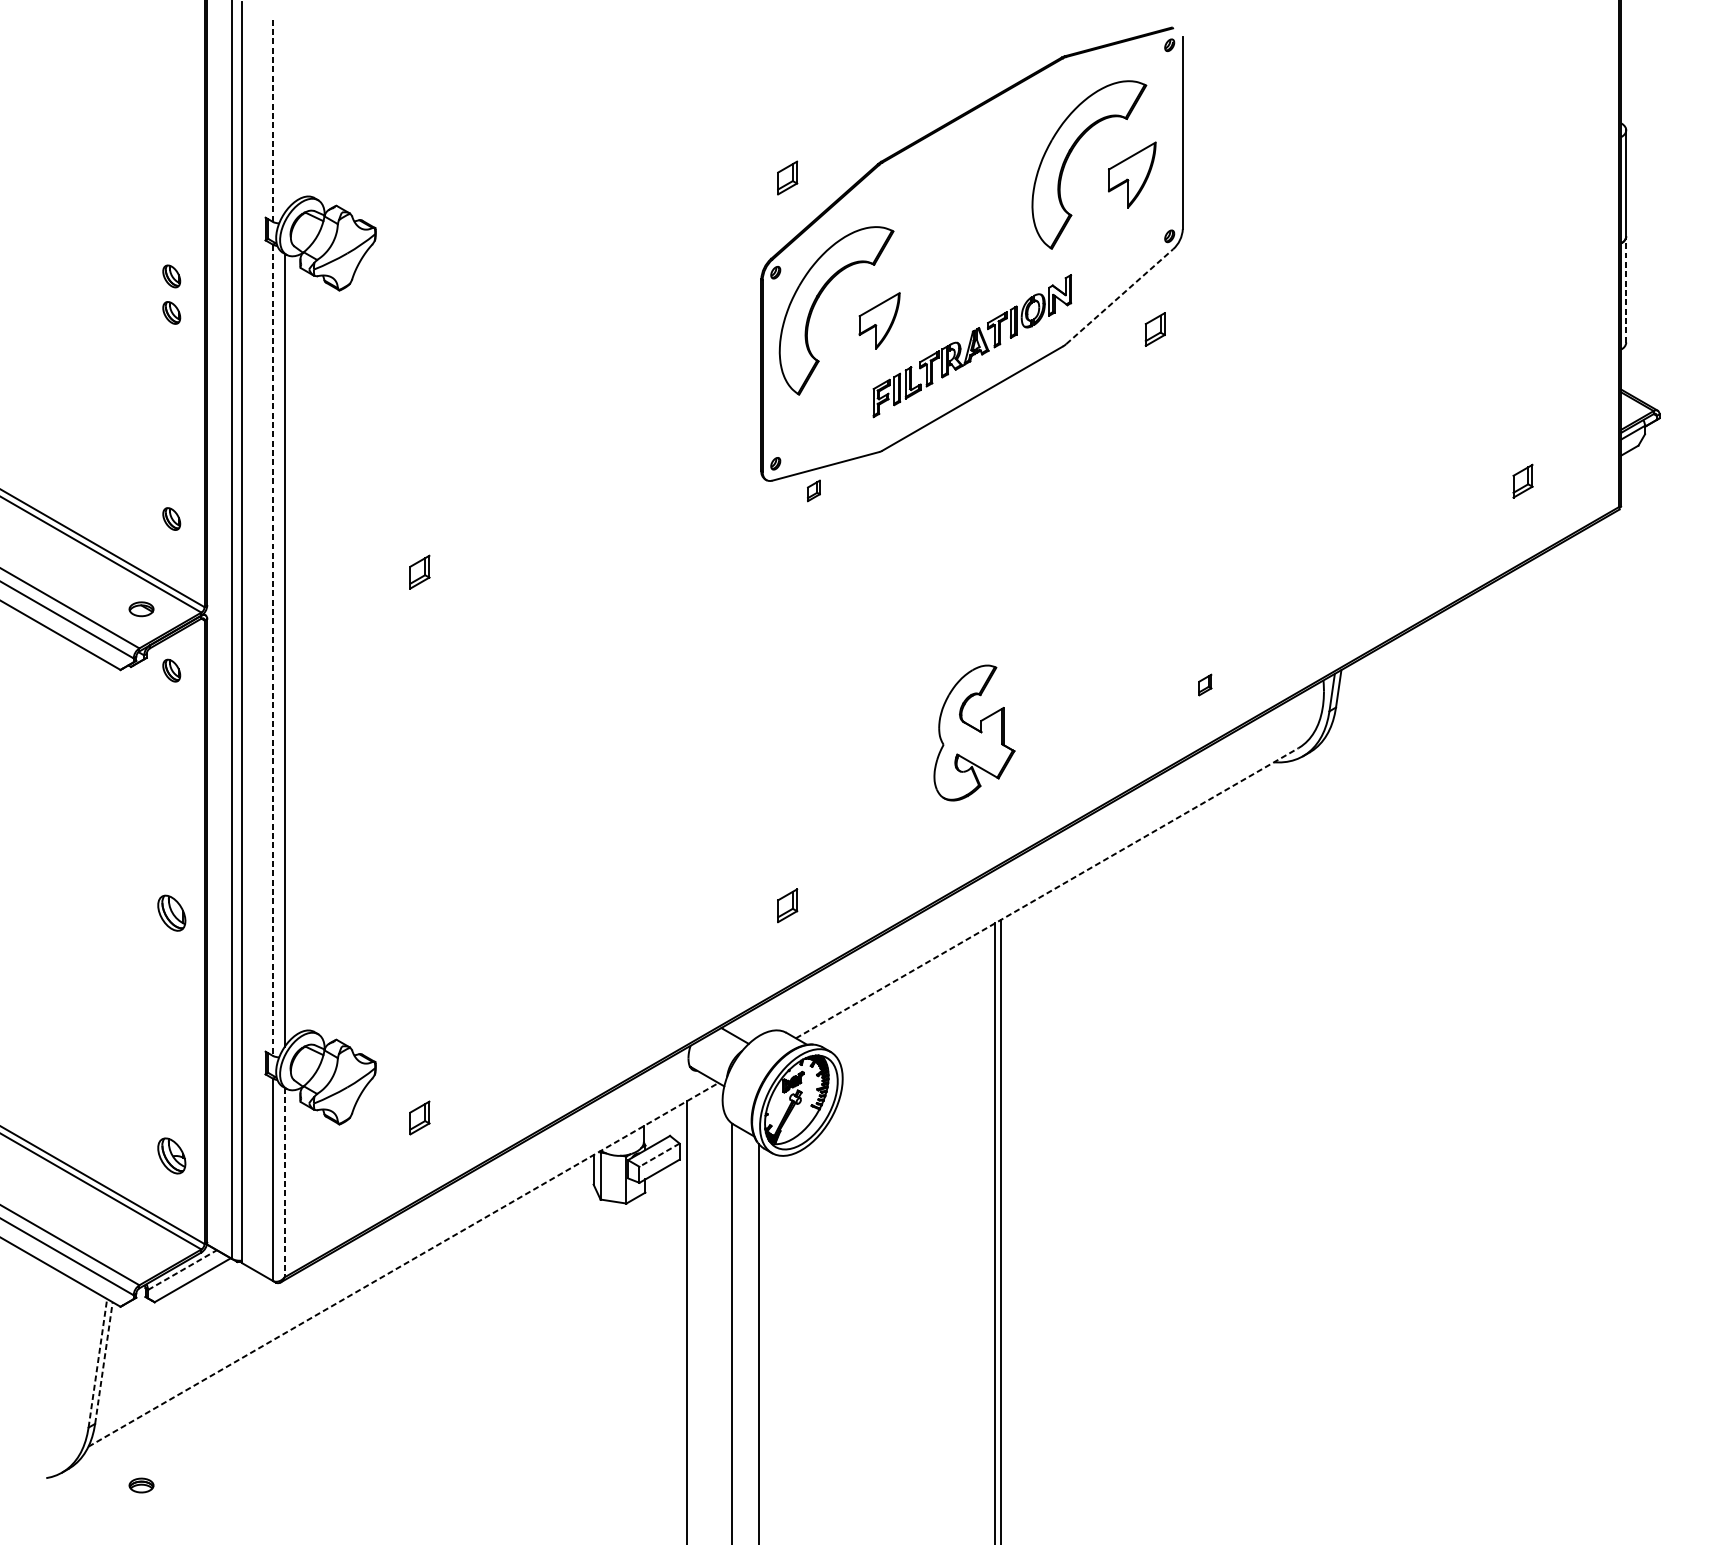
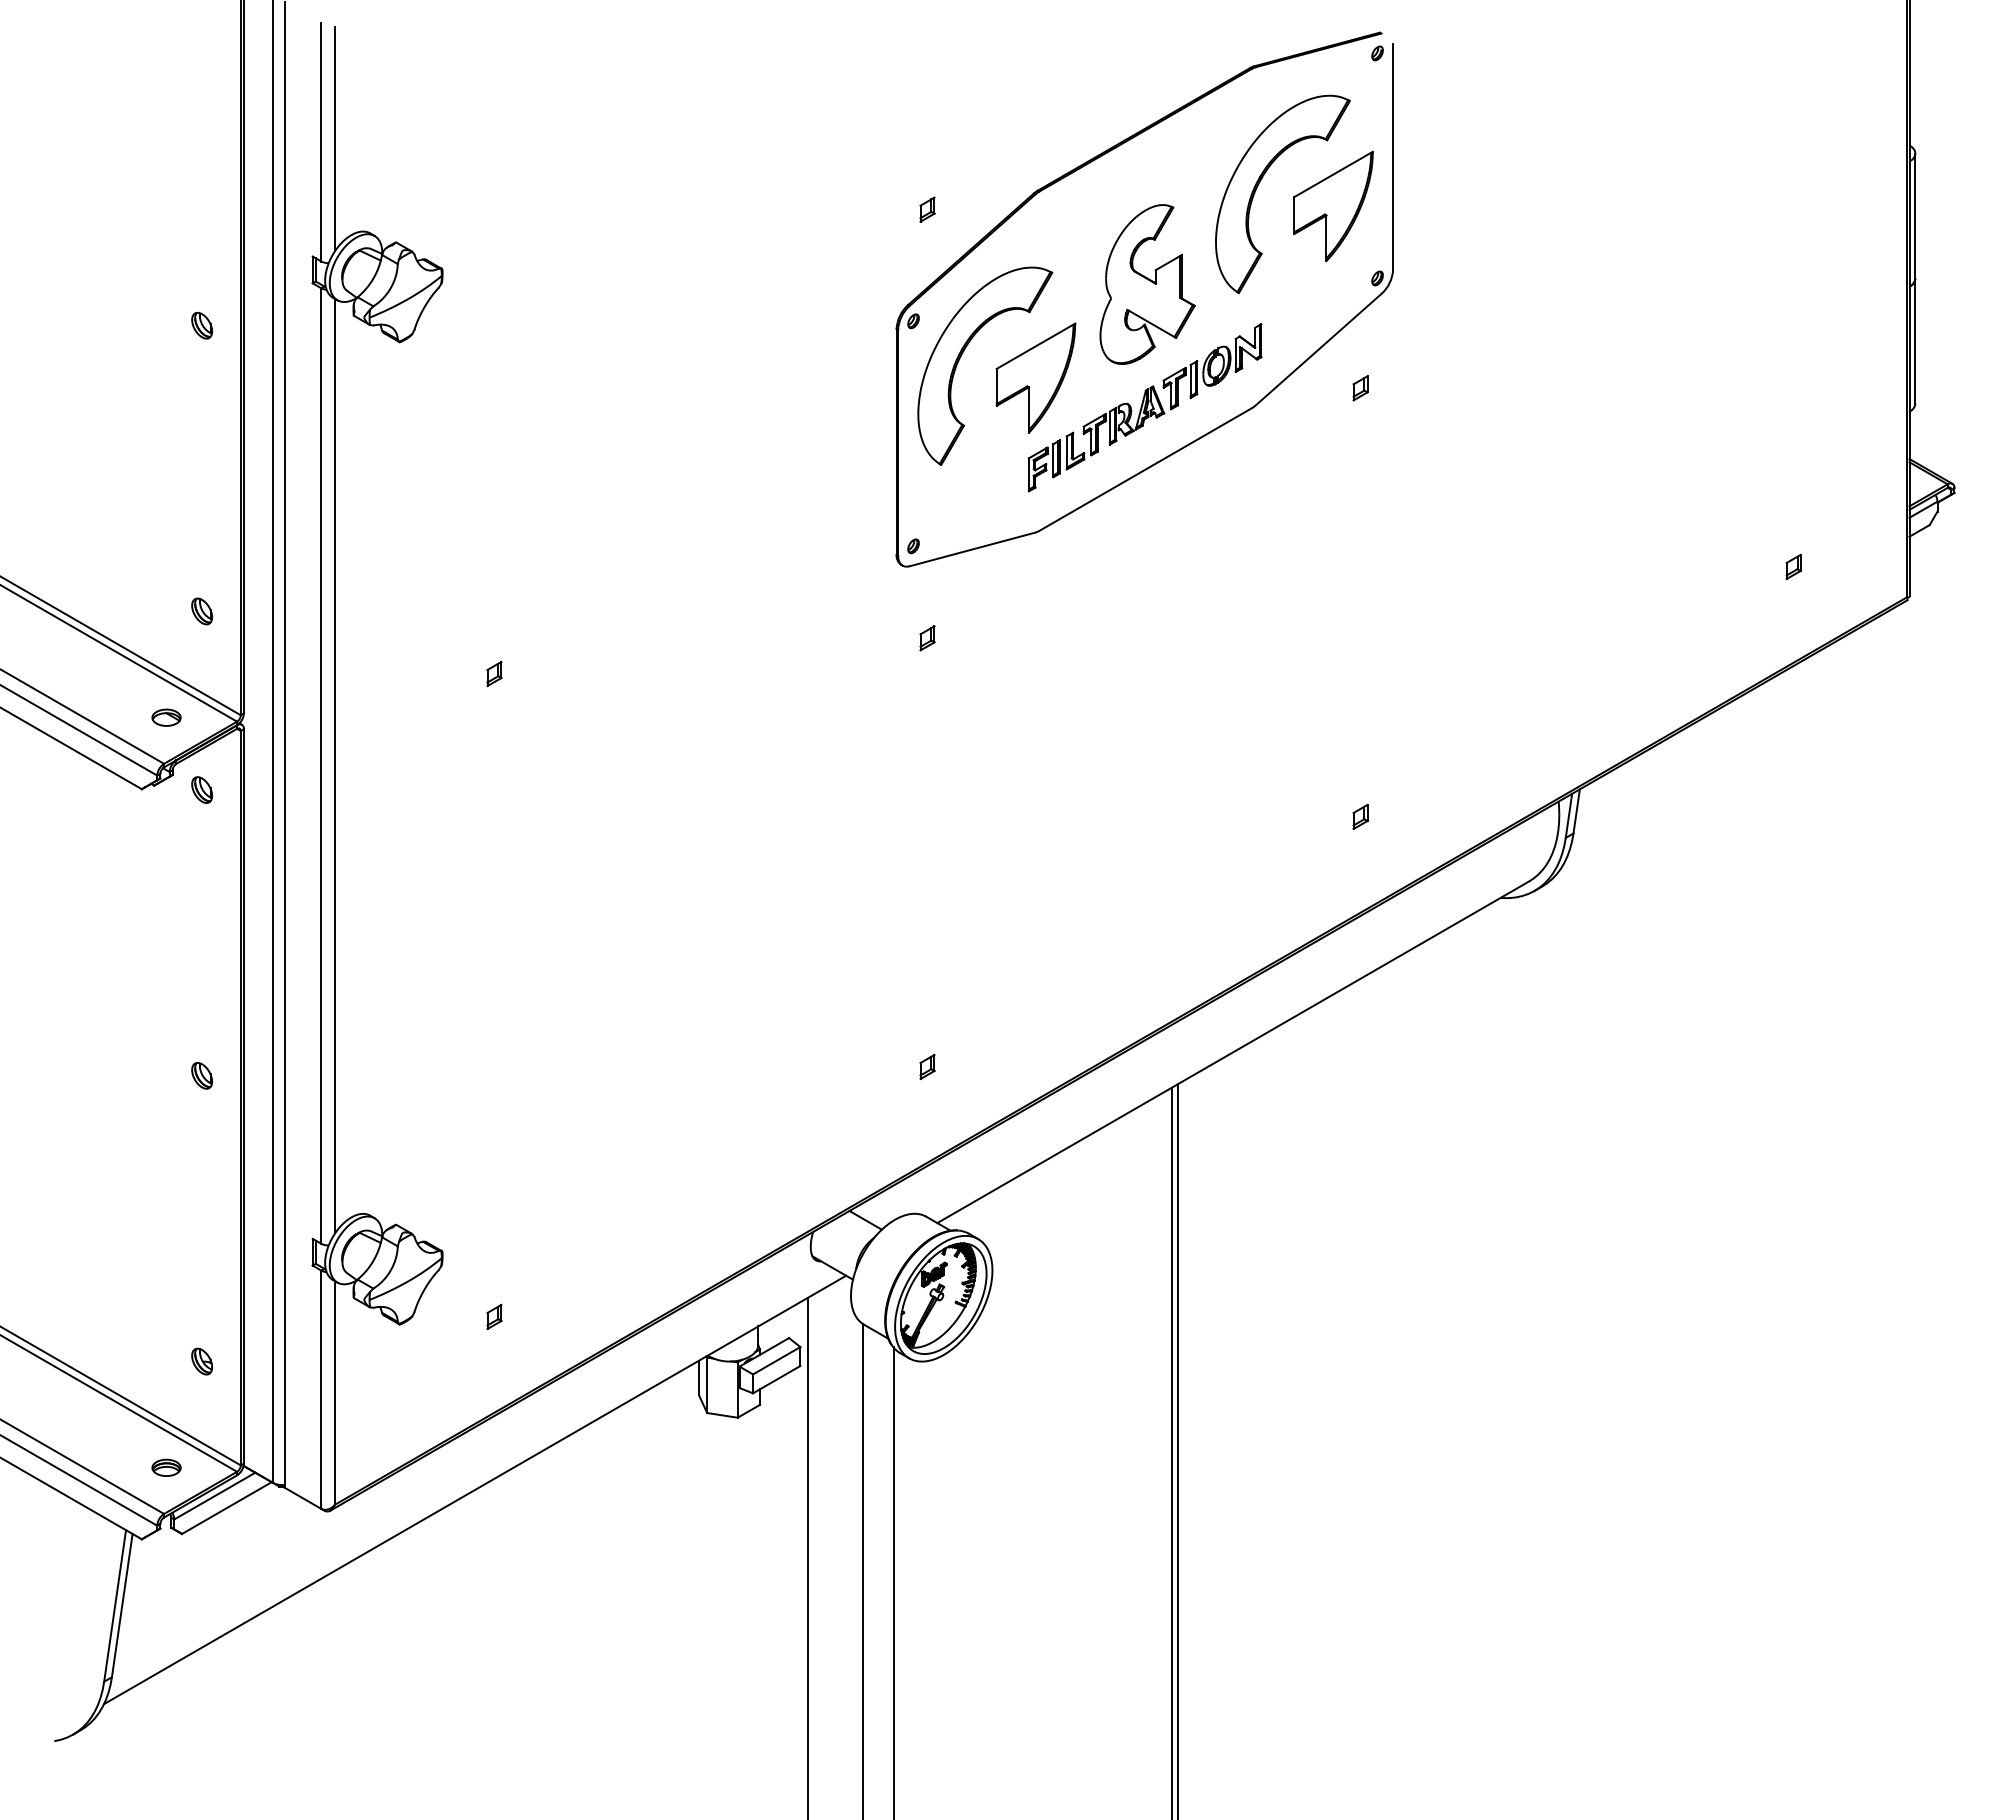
line: (284, 118) -> (335, 139), added
line: (273, 120) -> (321, 142), dashed -> solid
part: (1132, 174) -> (1333, 205), size x1.43
part: (787, 177) -> (927, 209), size x0.62
line: (1626, 289) -> (1915, 341), dashed -> solid
line: (1120, 296) -> (1319, 349), dashed -> solid
part: (171, 312) -> (201, 368), removed
part: (879, 320) -> (1035, 377), size x1.67
part: (1155, 329) -> (1360, 388), size x0.62
part: (1522, 480) -> (1793, 566), size x0.62
part: (813, 491) -> (927, 638), moved
part: (419, 571) -> (494, 673), size x0.62
line: (273, 650) -> (321, 766), dashed -> solid
part: (1205, 684) -> (1360, 816), moved
part: (974, 733) -> (1147, 284), moved
line: (1047, 893) -> (1233, 1052), dashed -> solid
part: (787, 905) -> (927, 1066), size x0.62
part: (171, 913) -> (201, 1075), size x0.62
part: (419, 1117) -> (494, 1316), size x0.62
line: (659, 1154) -> (776, 1360), dashed -> solid
part: (171, 1155) -> (201, 1361), size x0.62
line: (284, 1182) -> (335, 1393), dashed -> solid
line: (403, 1264) -> (475, 1489), dashed -> solid
line: (182, 1270) -> (214, 1496), dashed -> solid
line: (98, 1362) -> (115, 1605), dashed -> solid
line: (104, 1362) -> (122, 1605), dashed -> solid
part: (141, 1485) -> (166, 1467), moved

